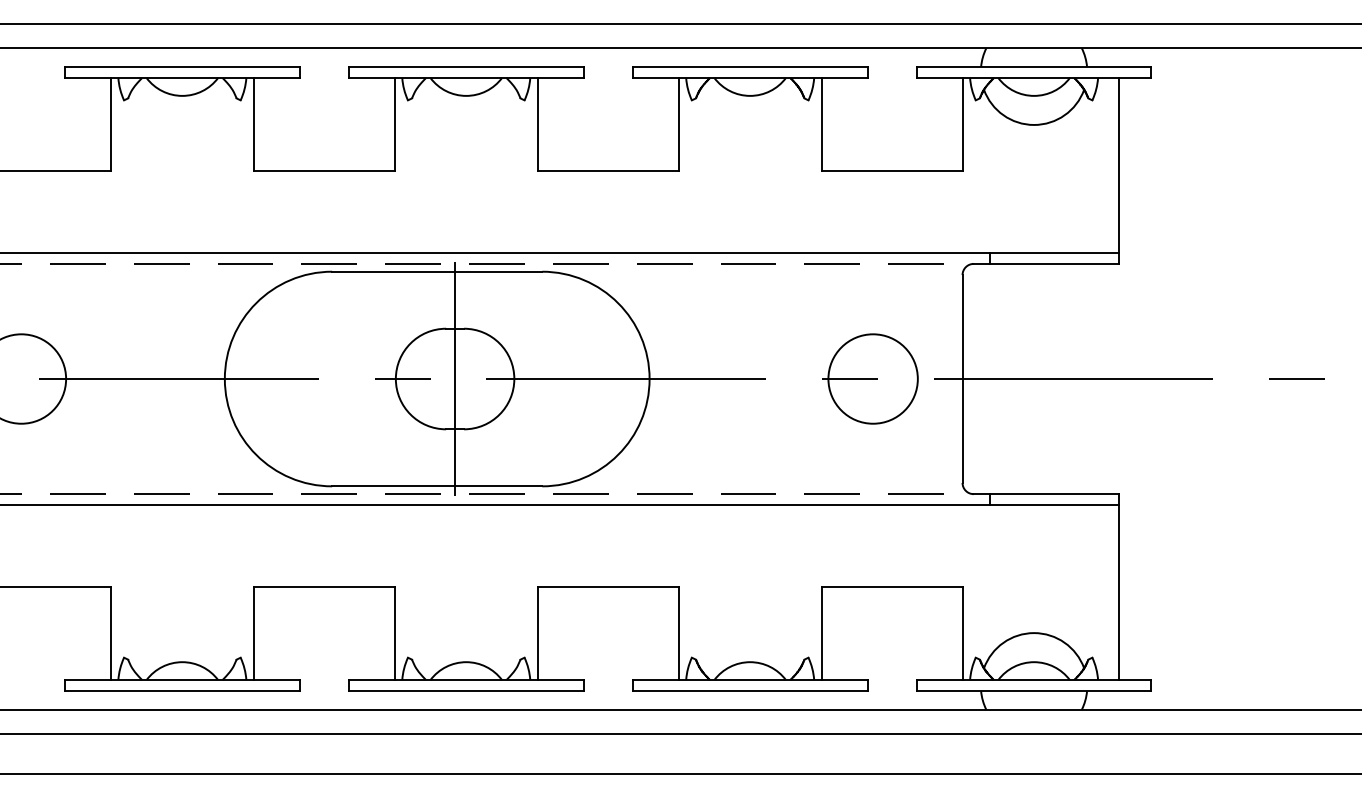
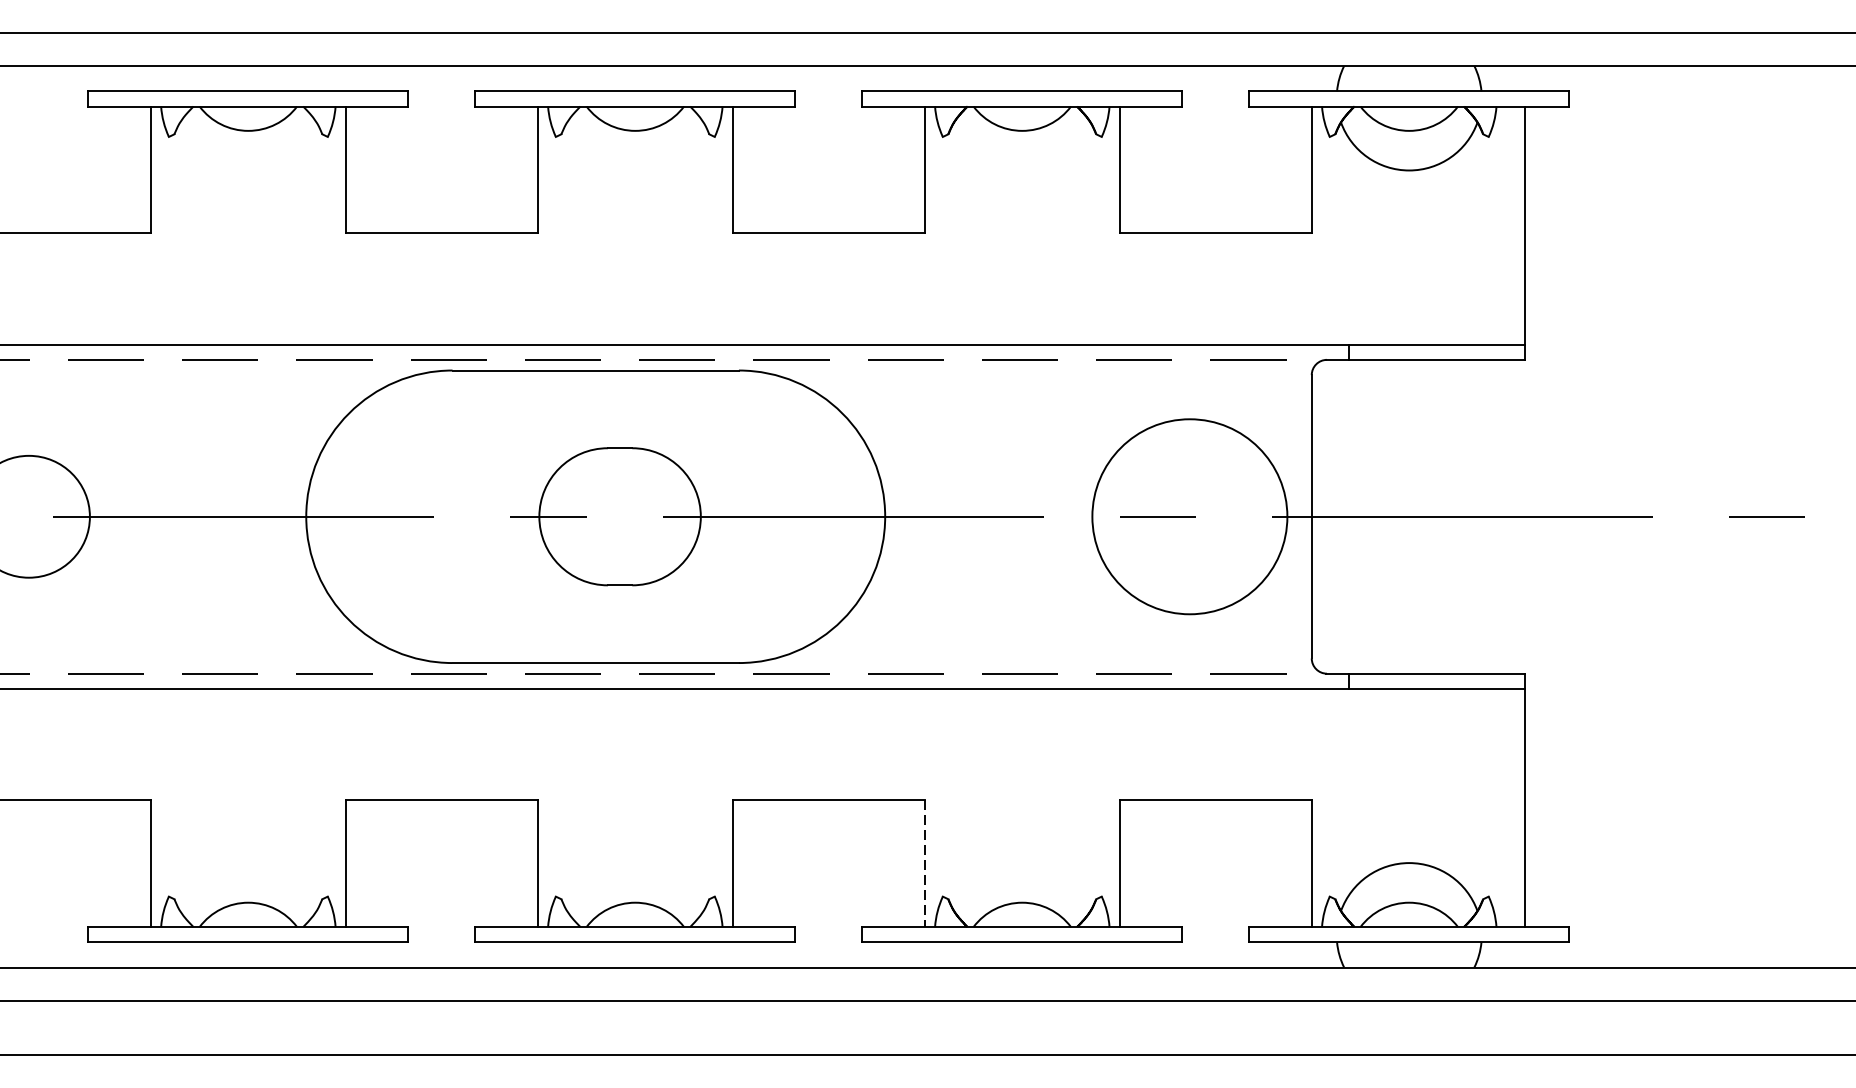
line: (455, 378) -> (620, 516), removed
circle: (872, 378) -> (1189, 516), size x1.6
line: (678, 633) -> (924, 863), solid -> dashed

